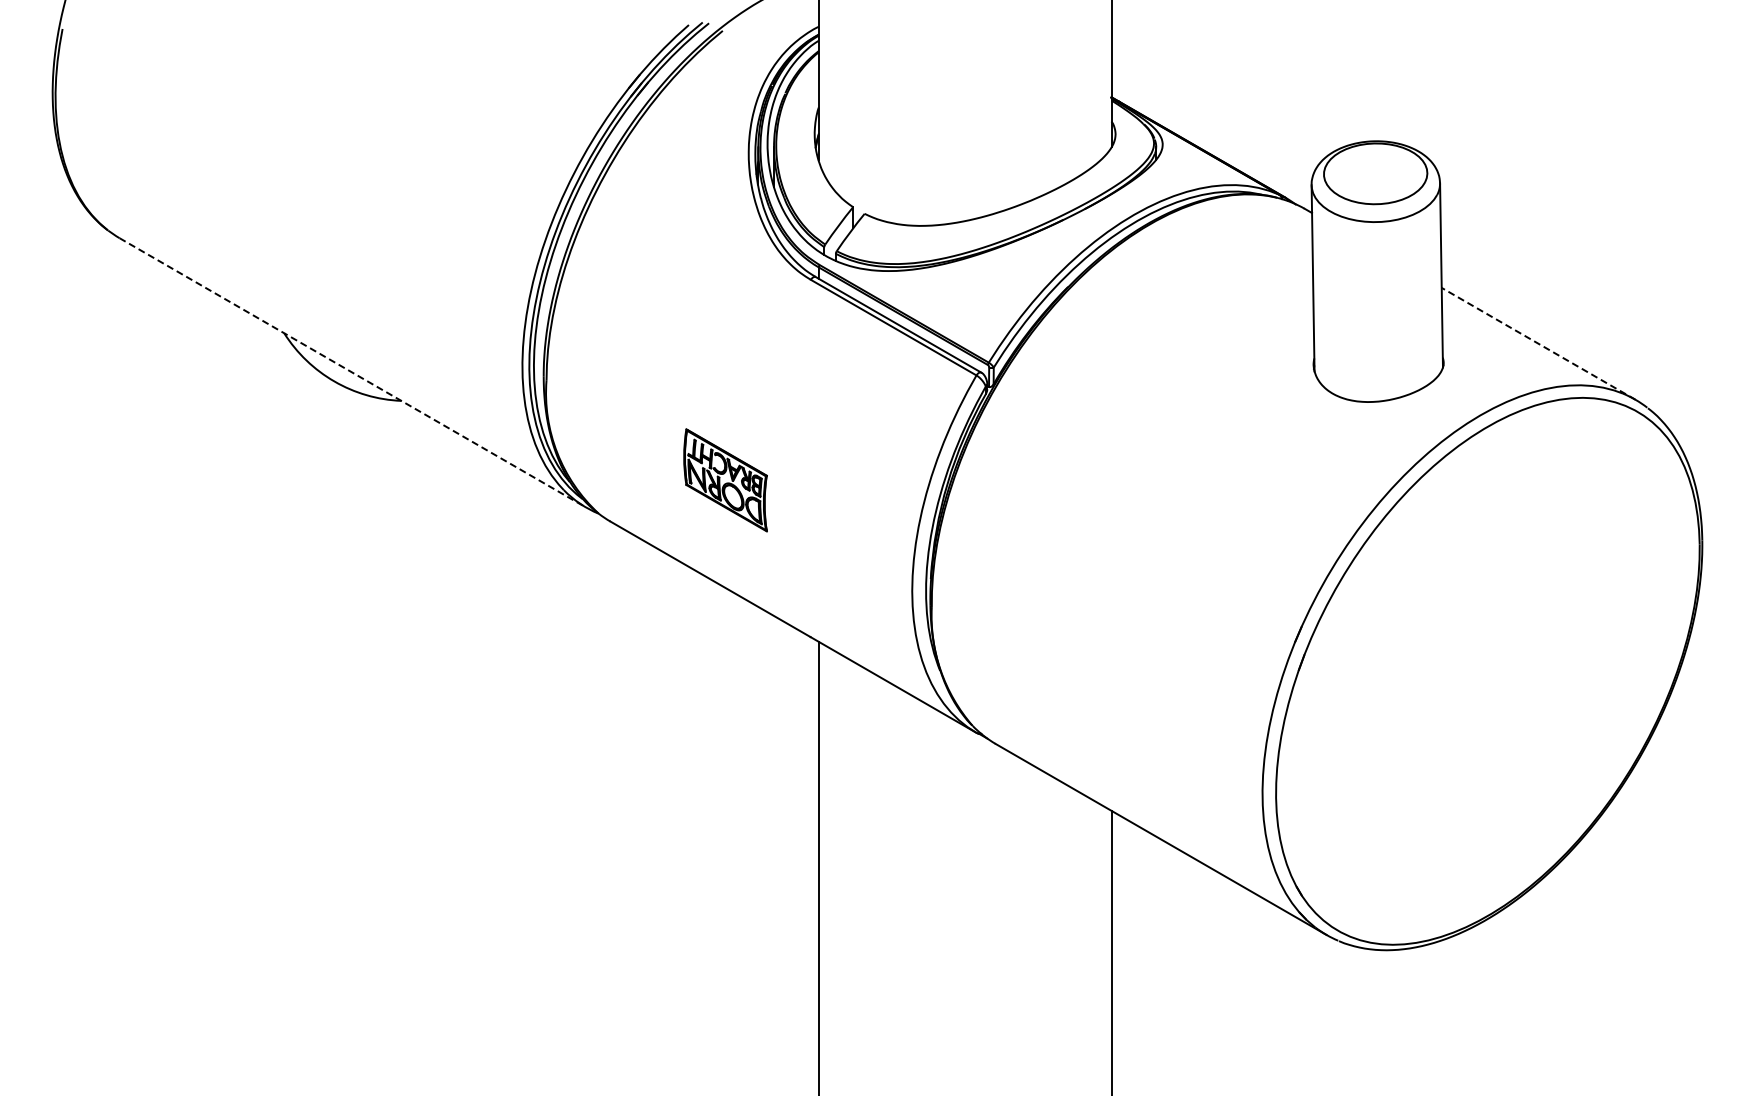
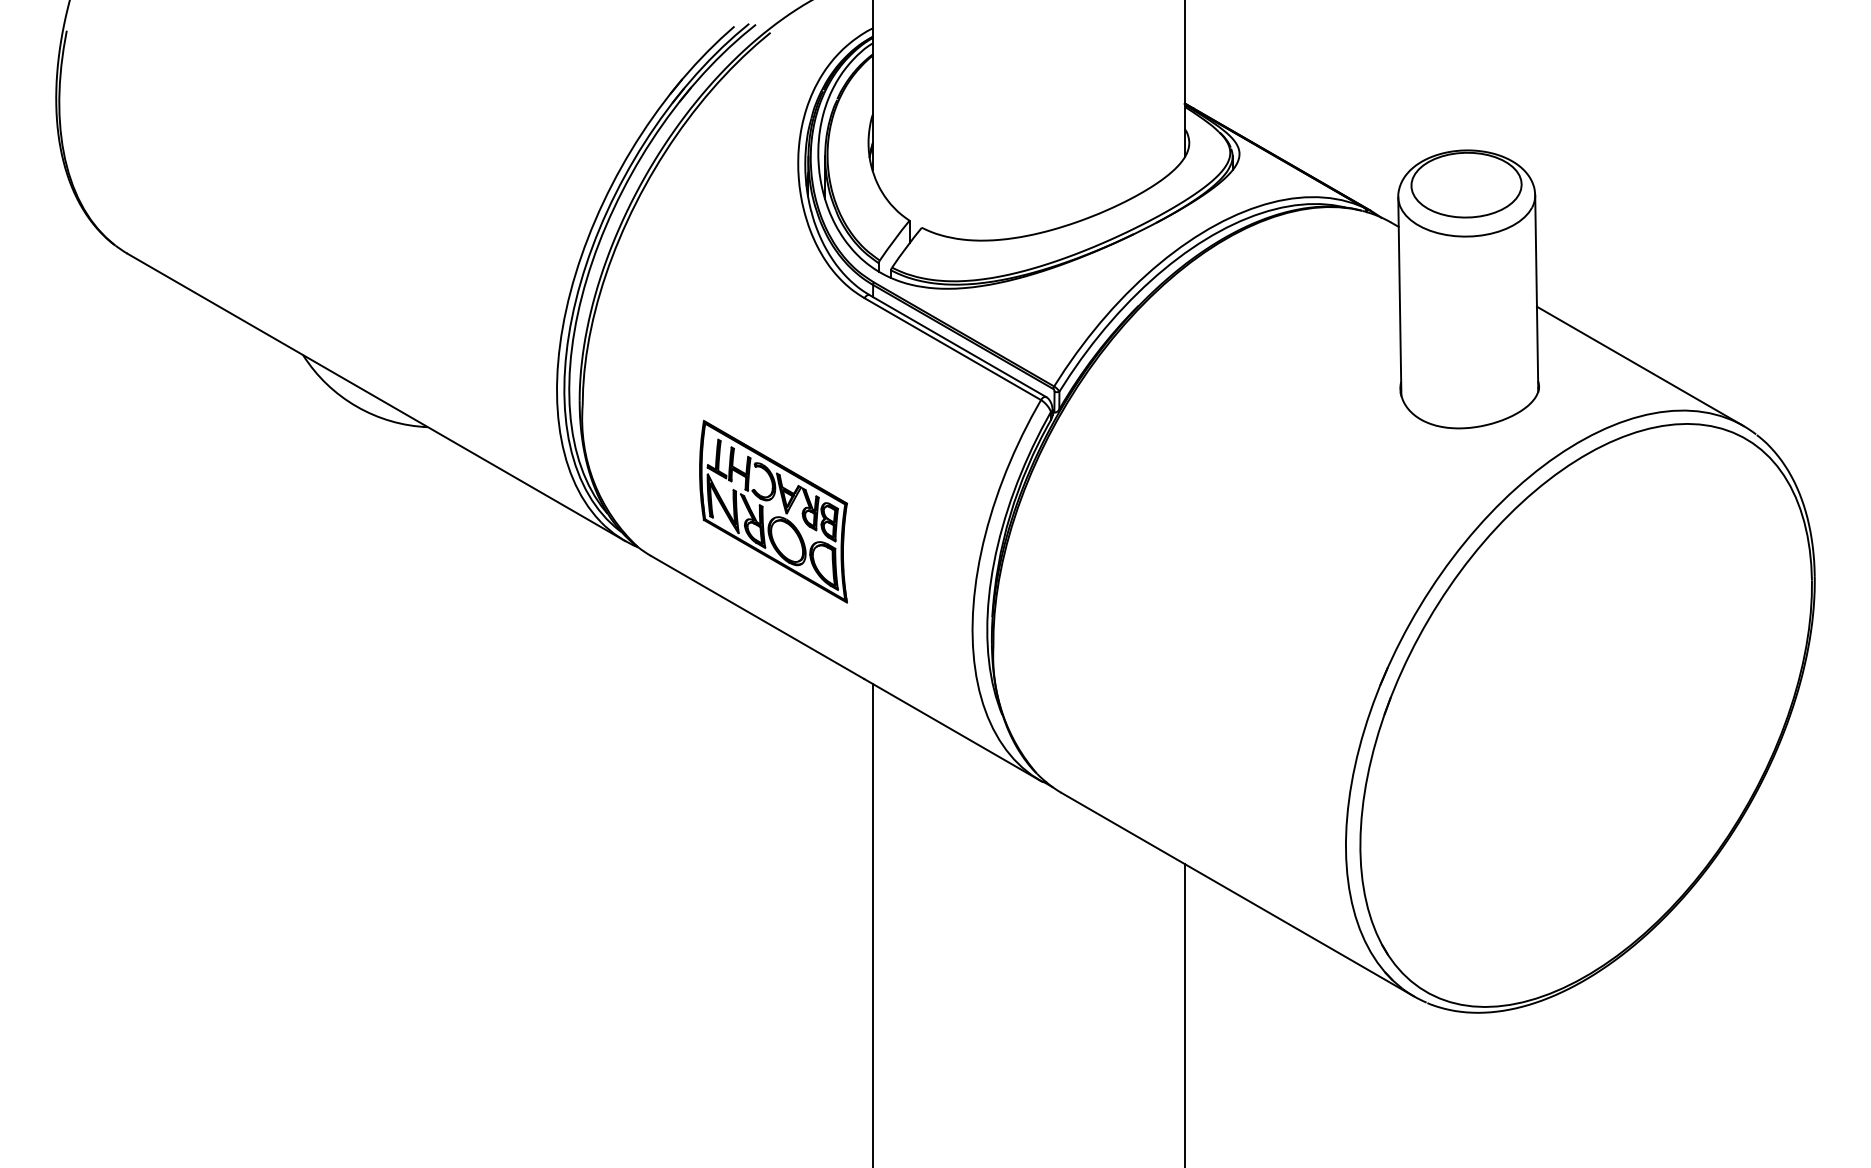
line: (1538, 343) -> (1640, 366), dashed -> solid
line: (352, 372) -> (375, 396), dashed -> solid
part: (725, 480) -> (773, 512), size x1.67

